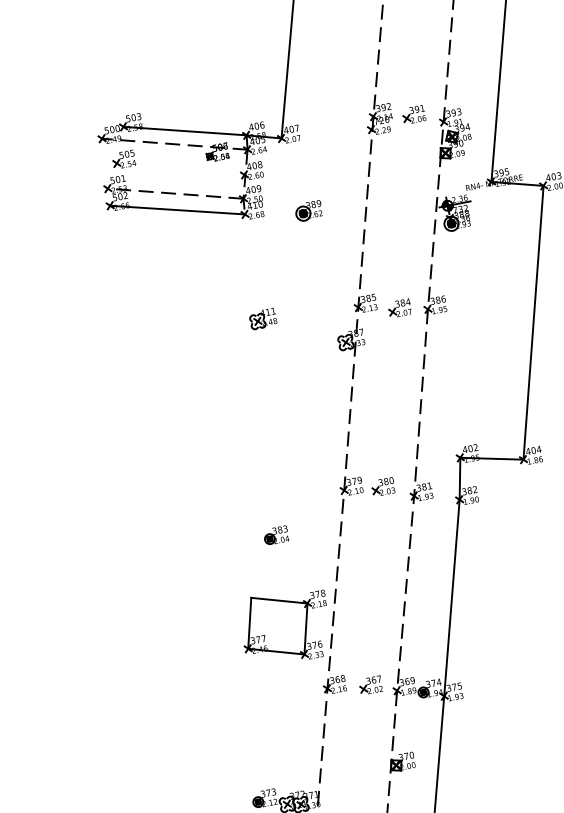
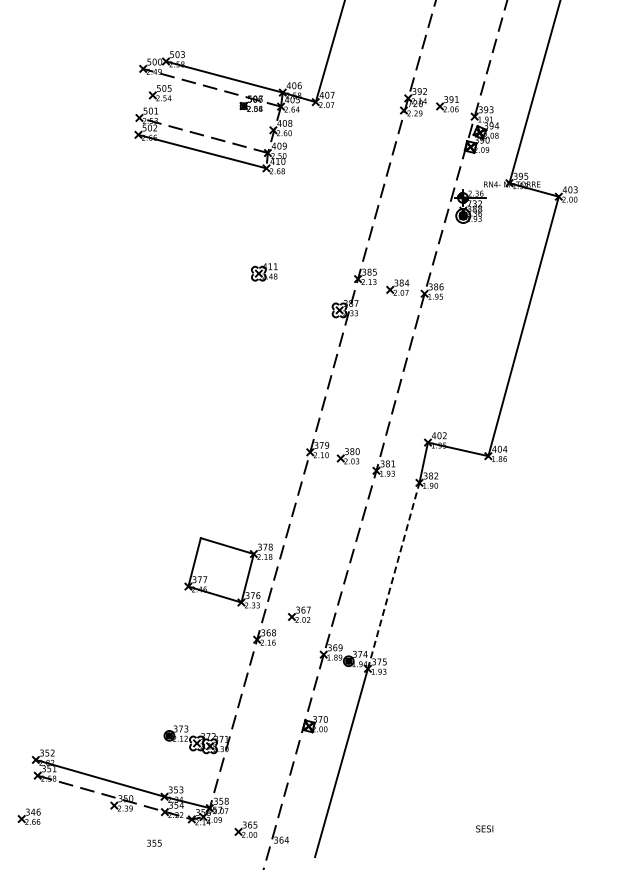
part: (307, 211) -> (327, 177), removed
part: (276, 535) -> (236, 482), removed
line: (451, 597) -> (393, 575), solid -> dashed
part: (370, 685) -> (299, 614), moved

